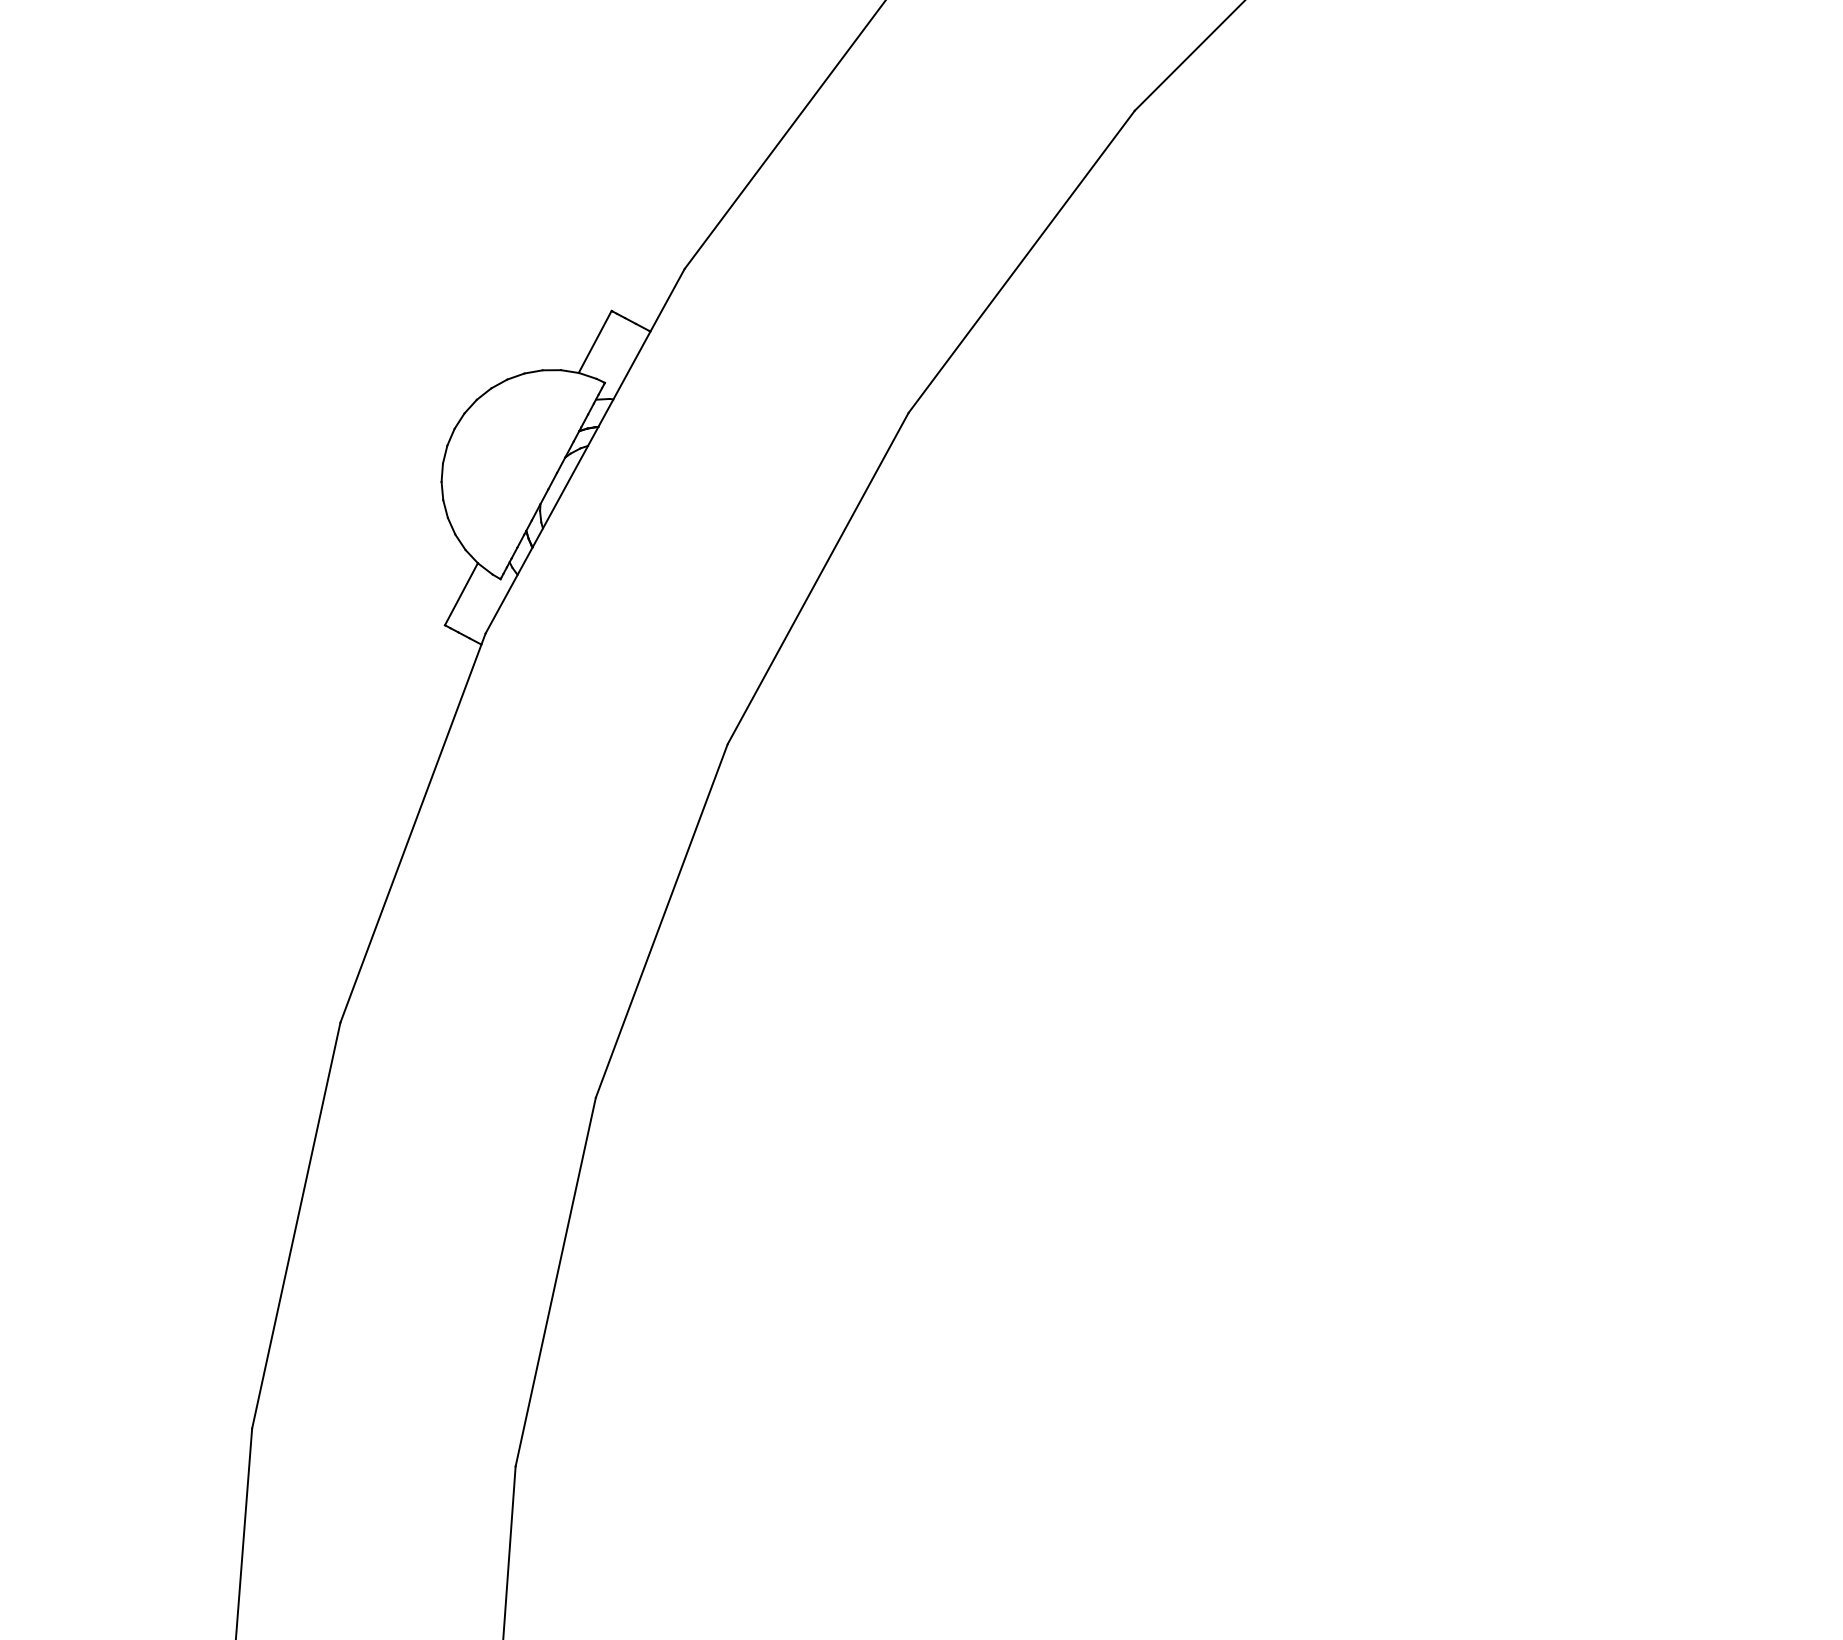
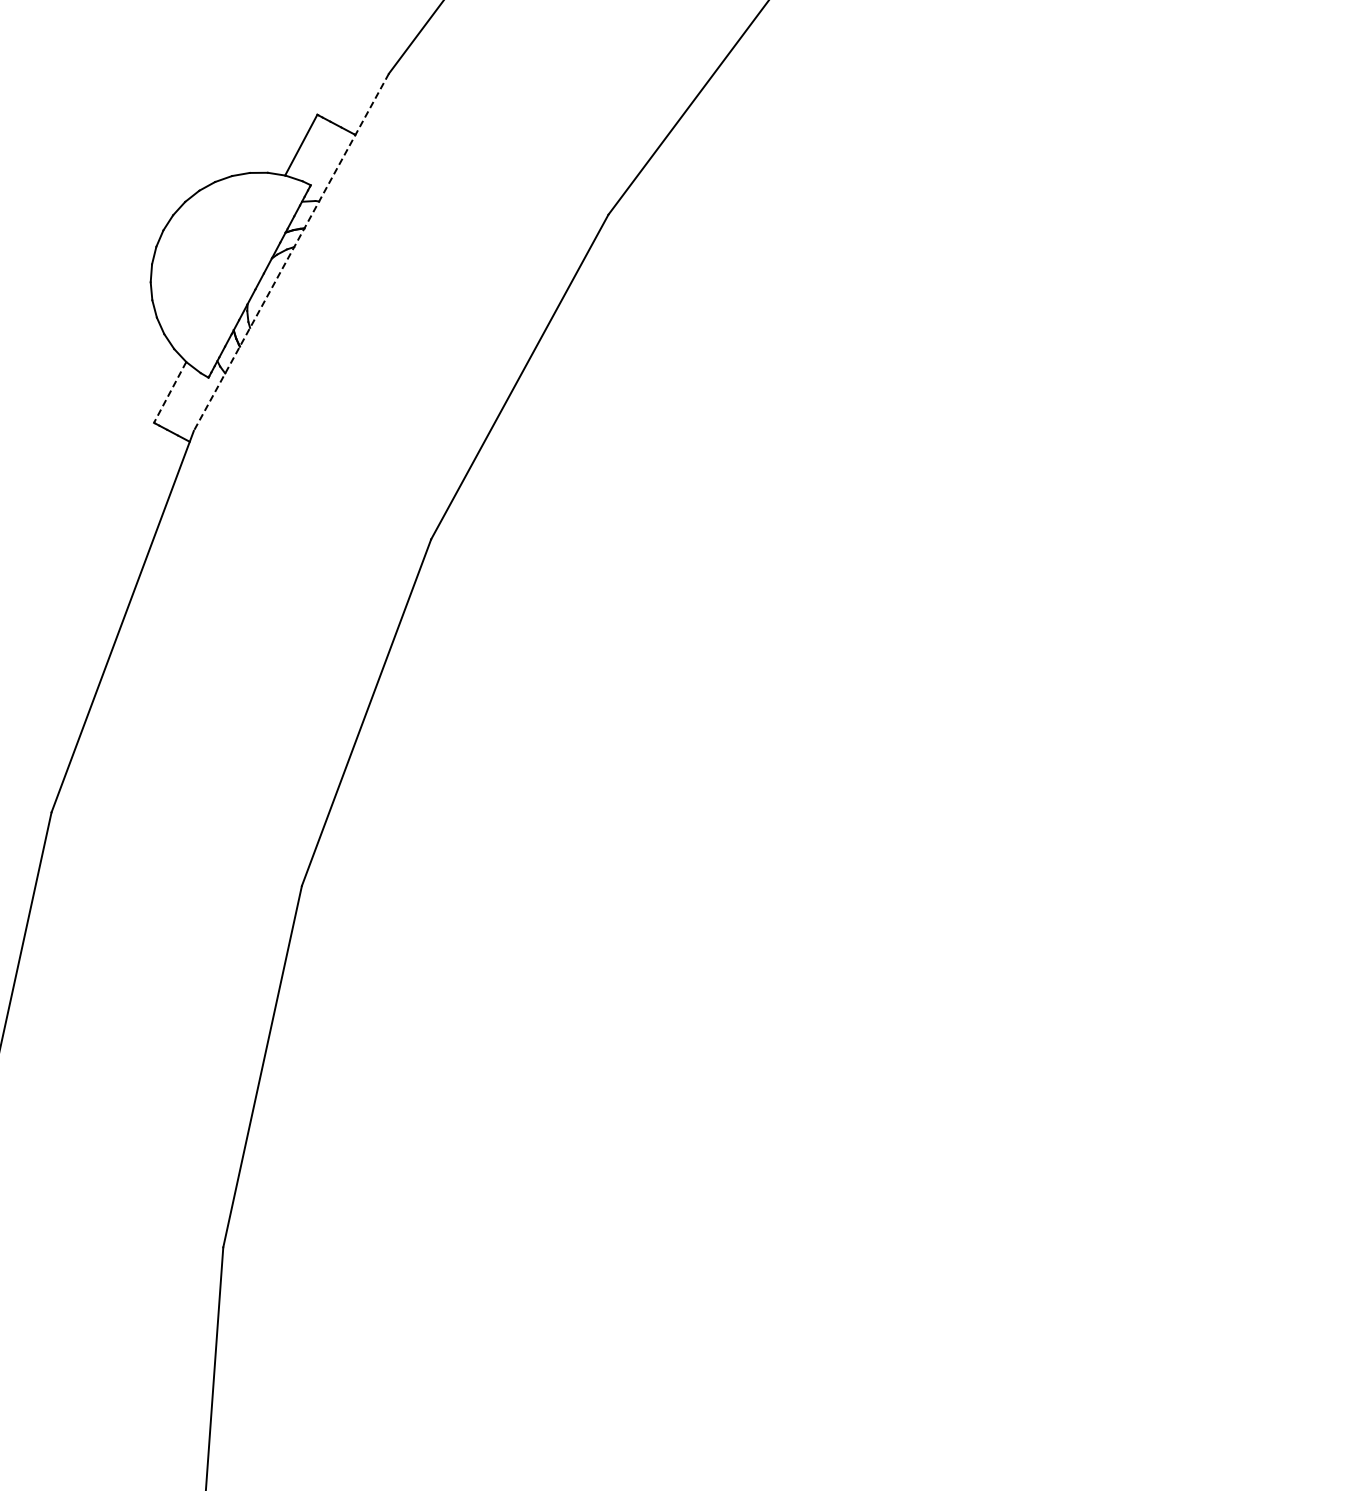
line: (585, 451) -> (291, 252), solid -> dashed
line: (461, 594) -> (170, 392), solid -> dashed

